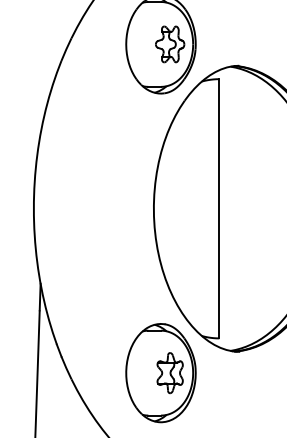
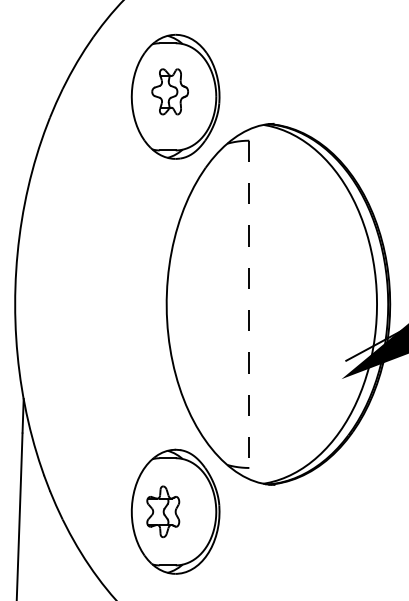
part: (169, 44) -> (169, 91), moved
line: (219, 208) -> (249, 304), solid -> dashed
part: (170, 372) -> (163, 511), moved

